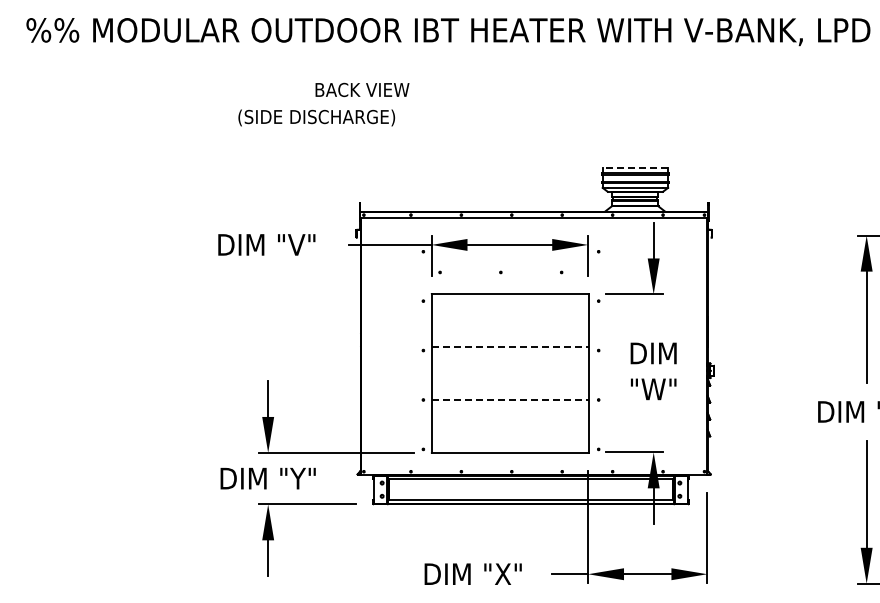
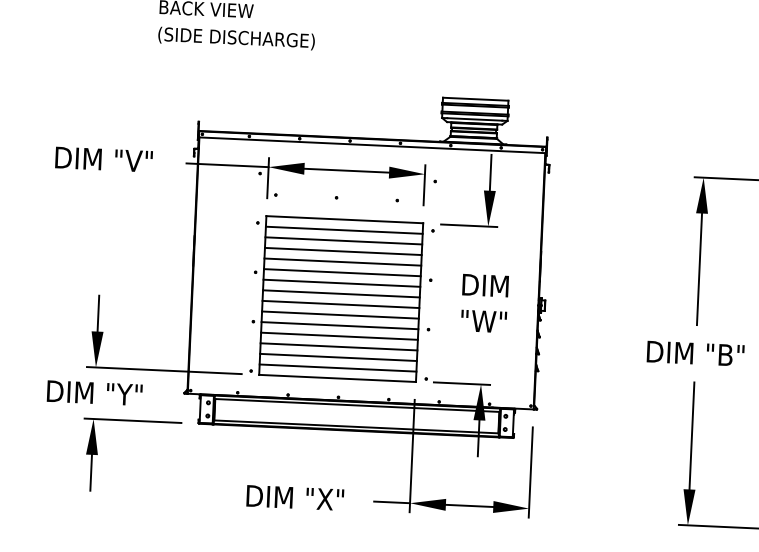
text: (316, 117) -> (236, 38), moved
line: (635, 167) -> (475, 99), dashed -> solid
line: (509, 304) -> (343, 230), added
line: (509, 315) -> (343, 241), added
line: (509, 325) -> (342, 251), added
line: (509, 336) -> (342, 262), added
line: (510, 347) -> (342, 273), dashed -> solid
line: (509, 357) -> (341, 283), added
line: (509, 368) -> (340, 294), added
line: (509, 378) -> (340, 304), added
line: (509, 389) -> (339, 315), added
line: (510, 400) -> (340, 326), dashed -> solid
line: (509, 410) -> (338, 336), added
line: (509, 421) -> (338, 347), added
line: (509, 431) -> (337, 357), added
line: (509, 442) -> (337, 368), added

